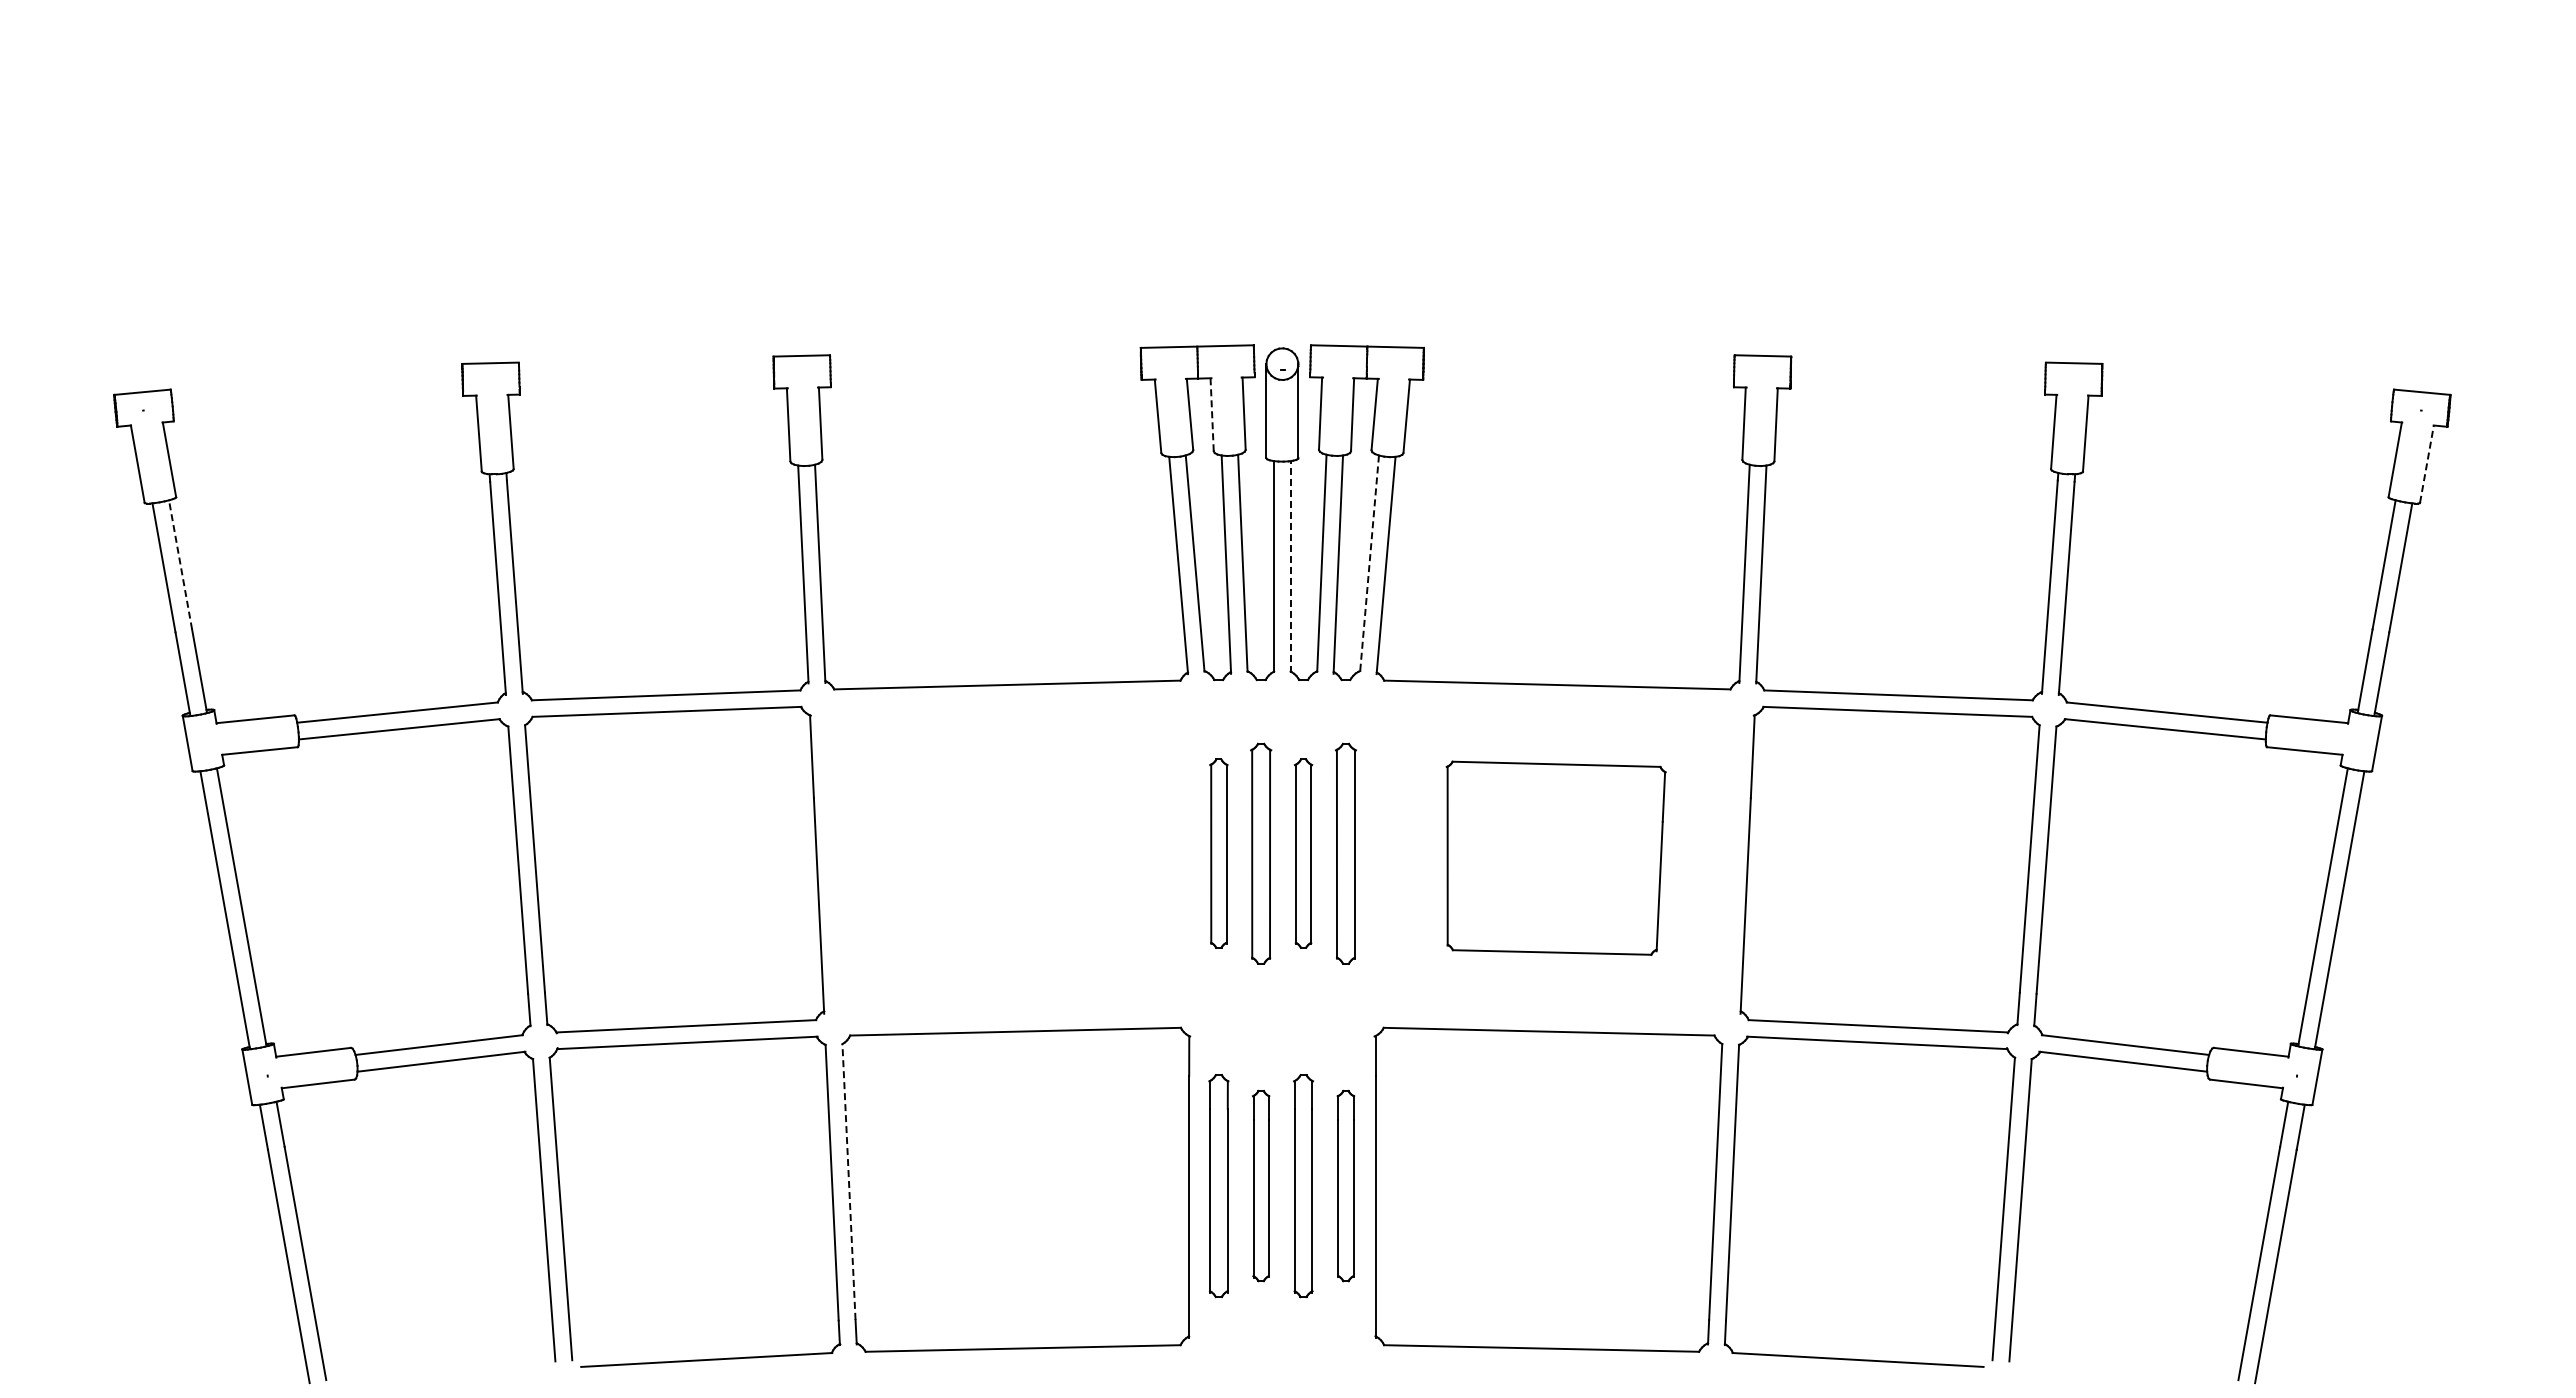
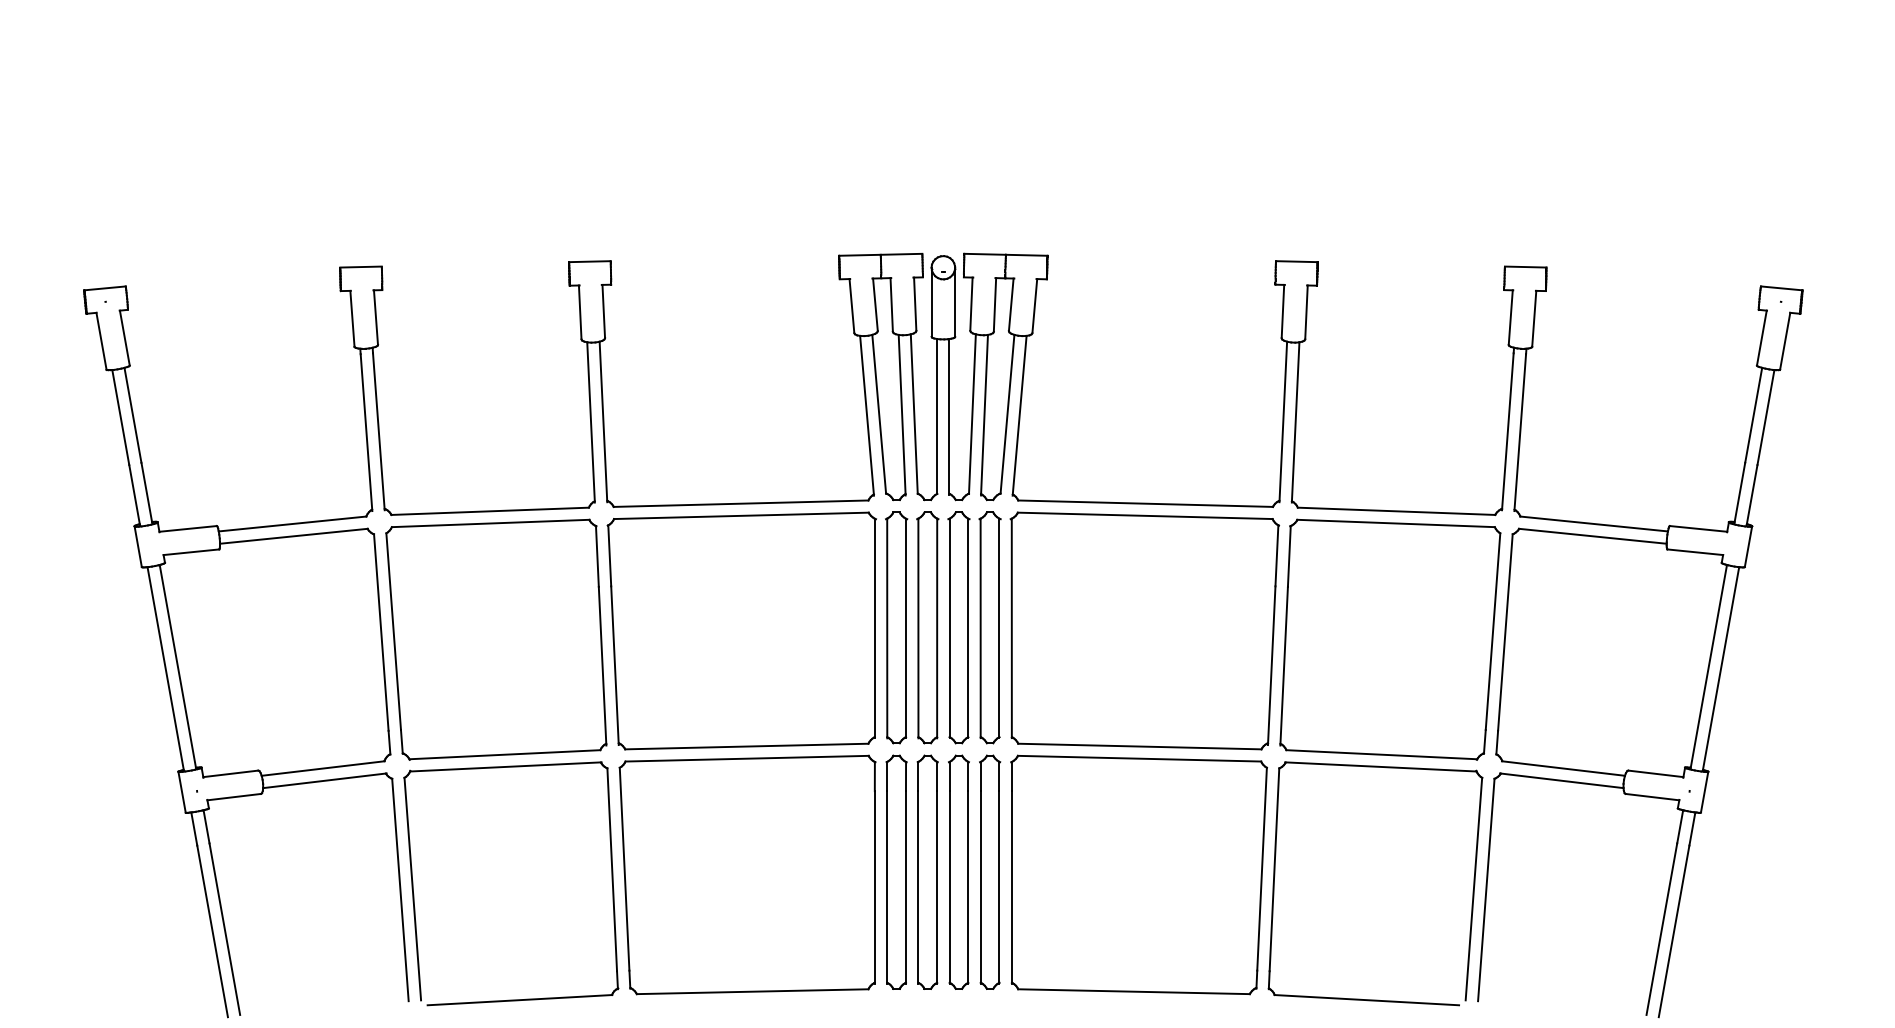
line: (1212, 414) -> (891, 304), dashed -> solid
line: (2427, 463) -> (1785, 340), dashed -> solid
line: (180, 564) -> (132, 415), dashed -> solid
line: (1369, 564) -> (1007, 415), dashed -> solid
line: (1290, 566) -> (949, 416), dashed -> solid
part: (1218, 853) -> (896, 627), size x1.67
part: (1260, 853) -> (927, 627), size x1.43
part: (1303, 853) -> (958, 627), size x1.67
part: (1345, 853) -> (989, 627), size x1.43
part: (1008, 858) -> (741, 631), added
part: (1555, 858) -> (1144, 631), size x1.67
line: (848, 1181) -> (624, 868), dashed -> solid
part: (1218, 1185) -> (896, 871), size x1.43
part: (1260, 1185) -> (927, 871), size x1.67
part: (1303, 1185) -> (958, 871), size x1.43
part: (1345, 1185) -> (989, 871), size x1.67

